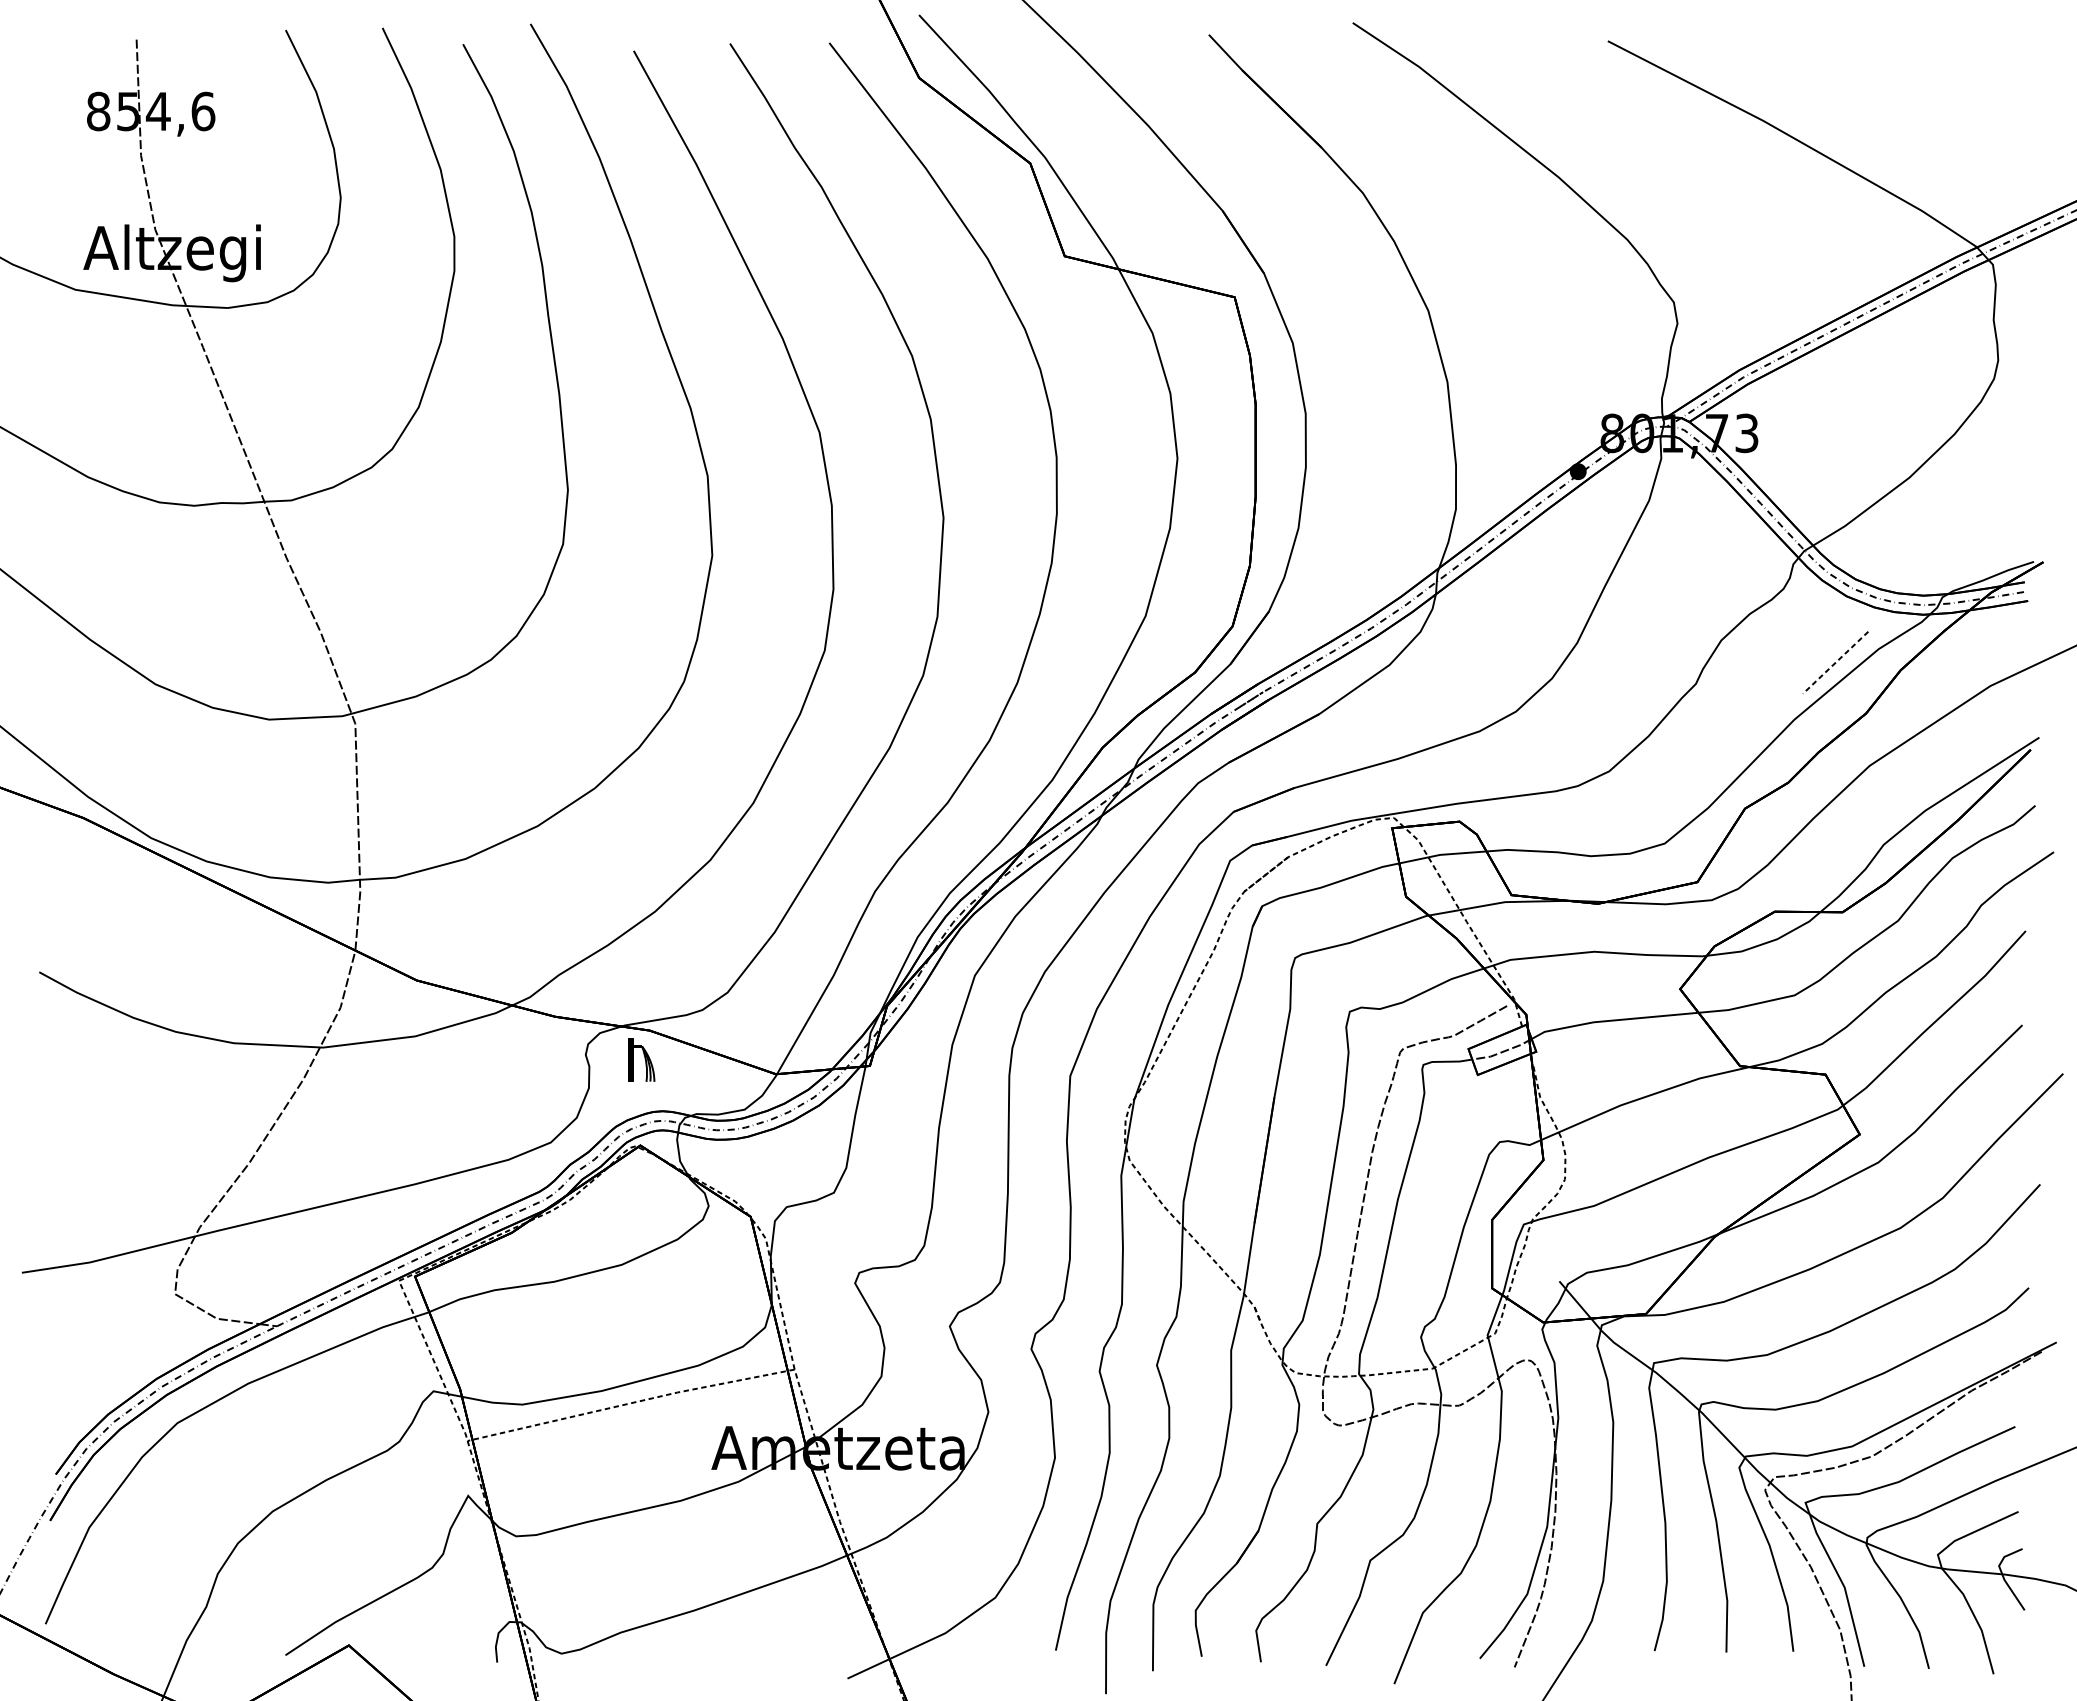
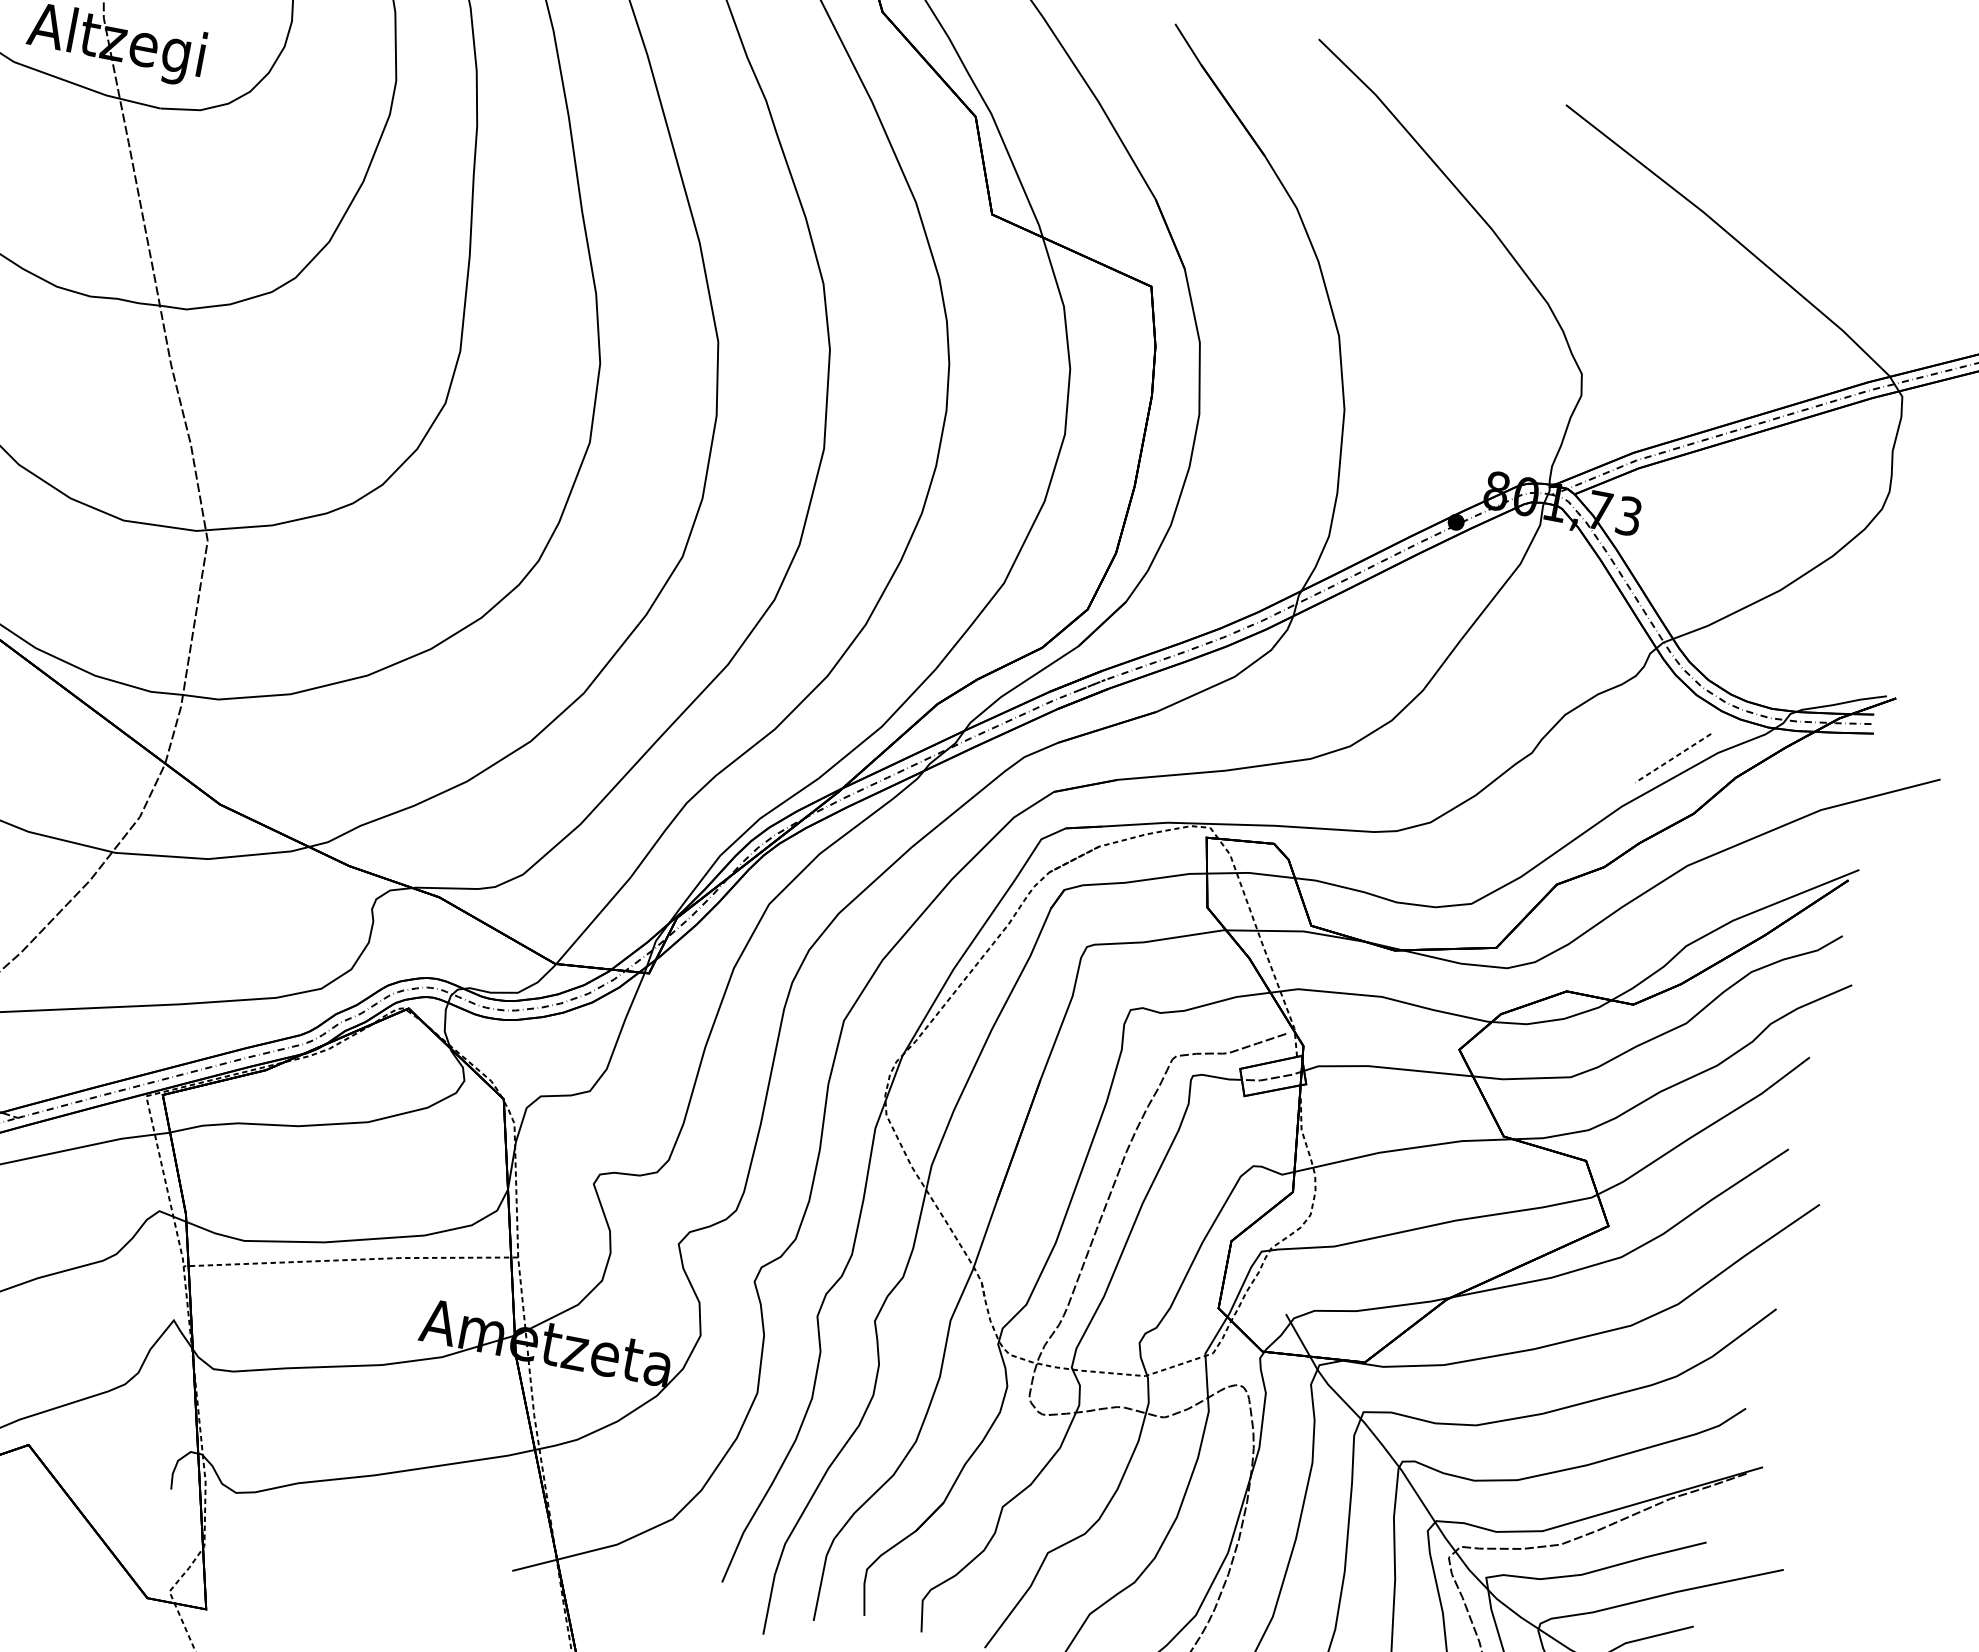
part: (641, 1059) -> (425, 924), removed

